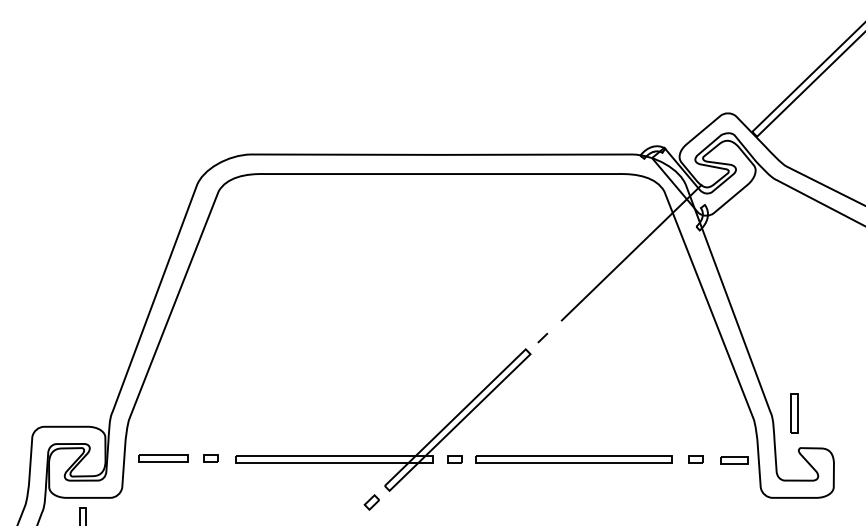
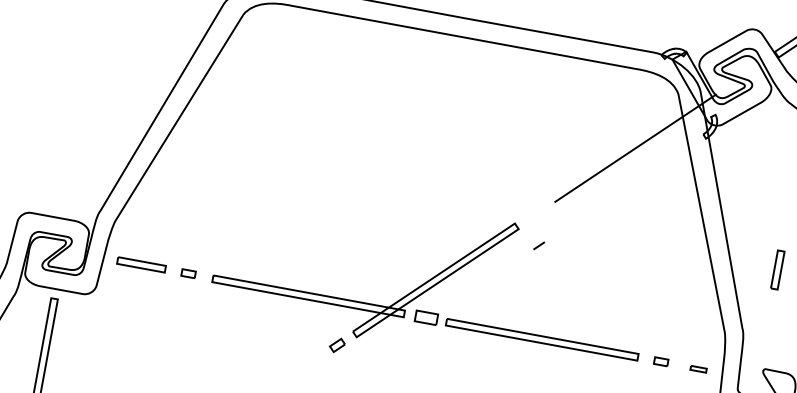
line: (542, 337) -> (538, 245), moved
part: (794, 413) -> (777, 269), moved
part: (454, 459) -> (425, 318), size x1.6
part: (734, 460) -> (698, 369), size x0.6

